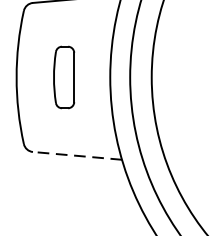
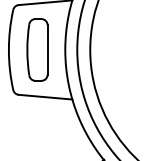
part: (64, 76) -> (37, 49), size x1.67
line: (77, 156) -> (45, 97), dashed -> solid

